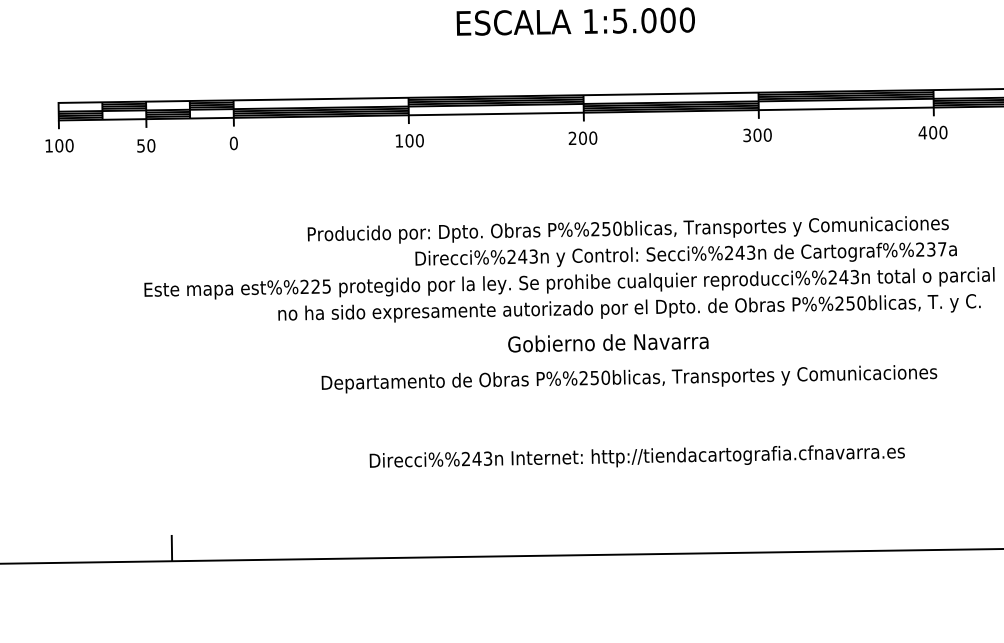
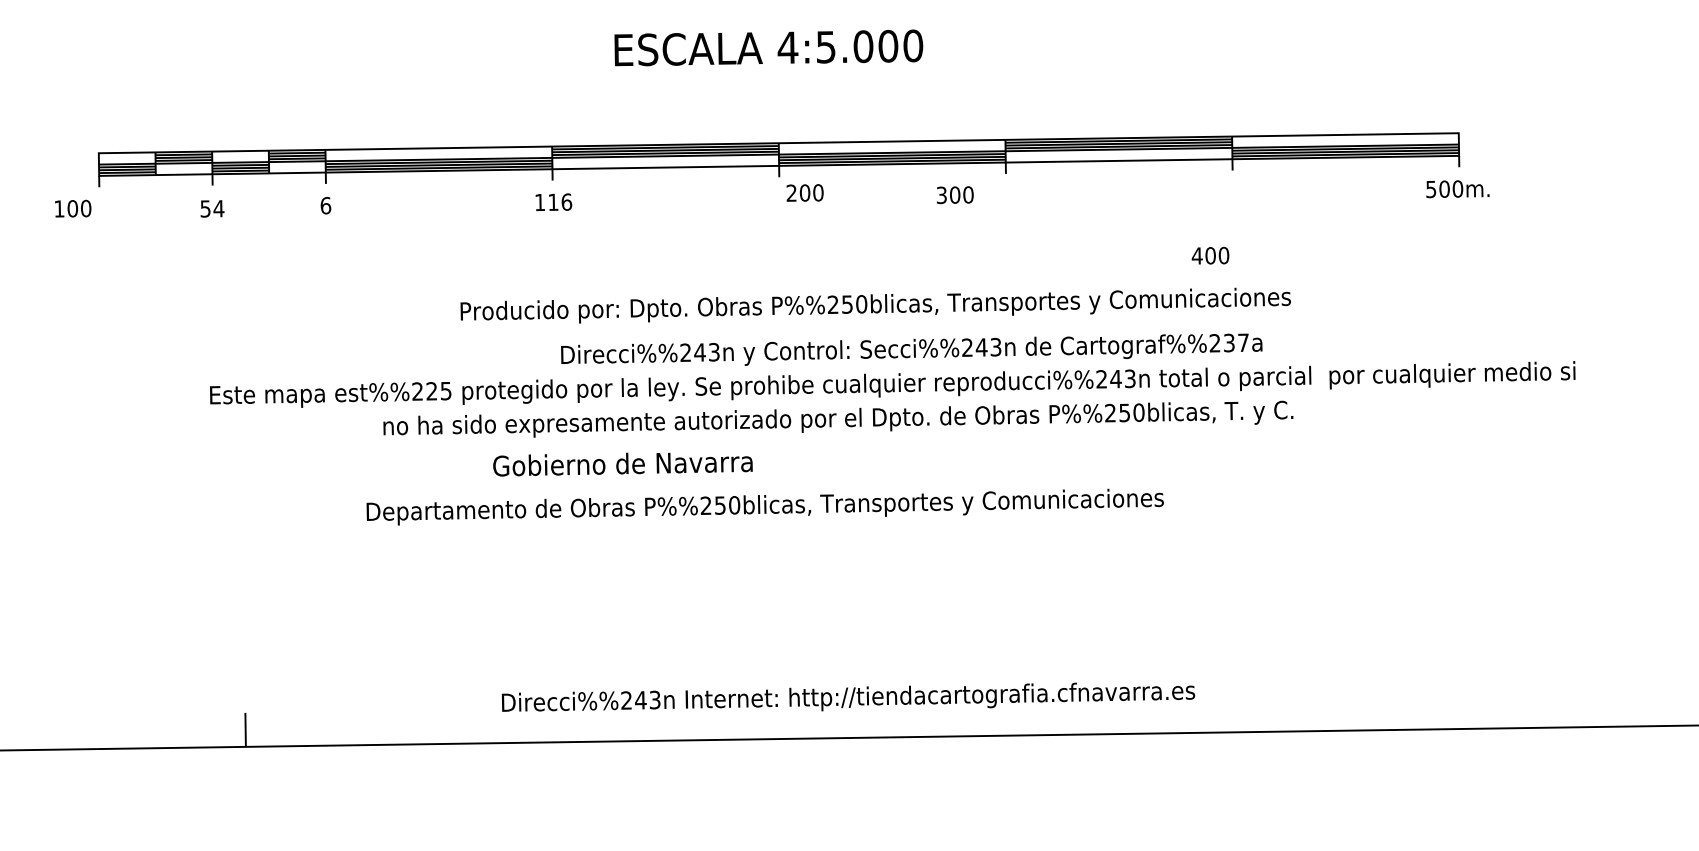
text: (590, 21) -> (787, 47), 1:5.000 -> 4:5.000
text: (933, 132) -> (1210, 255), moved
text: (756, 135) -> (954, 195), moved
text: (582, 137) -> (804, 192), moved
text: (415, 140) -> (560, 202), 100 -> 116
text: (233, 143) -> (325, 205), 0 -> 6
text: (59, 145) -> (73, 208), moved
text: (150, 145) -> (218, 208), 50 -> 54
text: (628, 229) -> (875, 305), moved
text: (608, 343) -> (622, 464), moved
text: (628, 378) -> (764, 506), moved
text: (637, 455) -> (848, 696), moved

